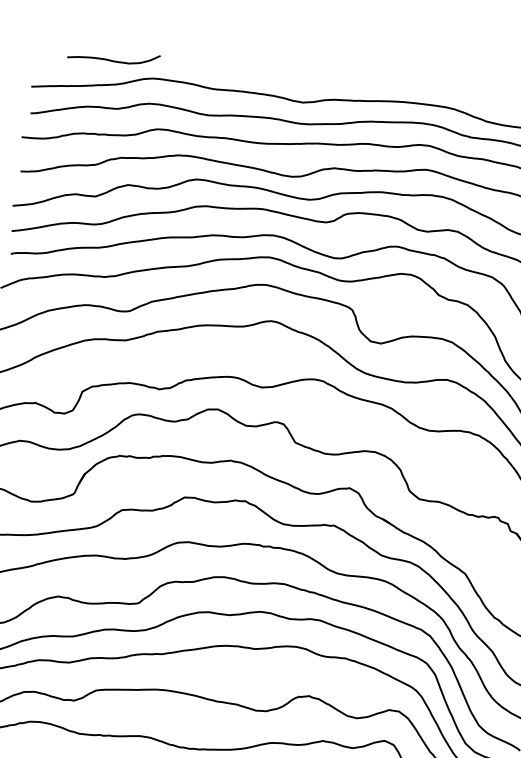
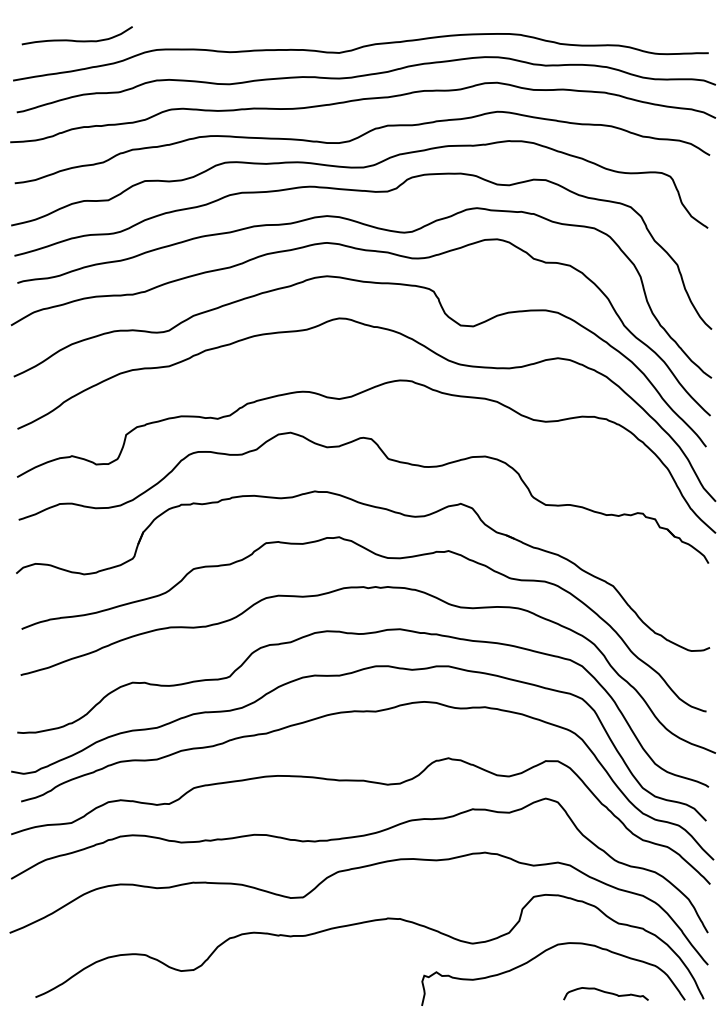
curve: (112, 60) -> (76, 40), moved

